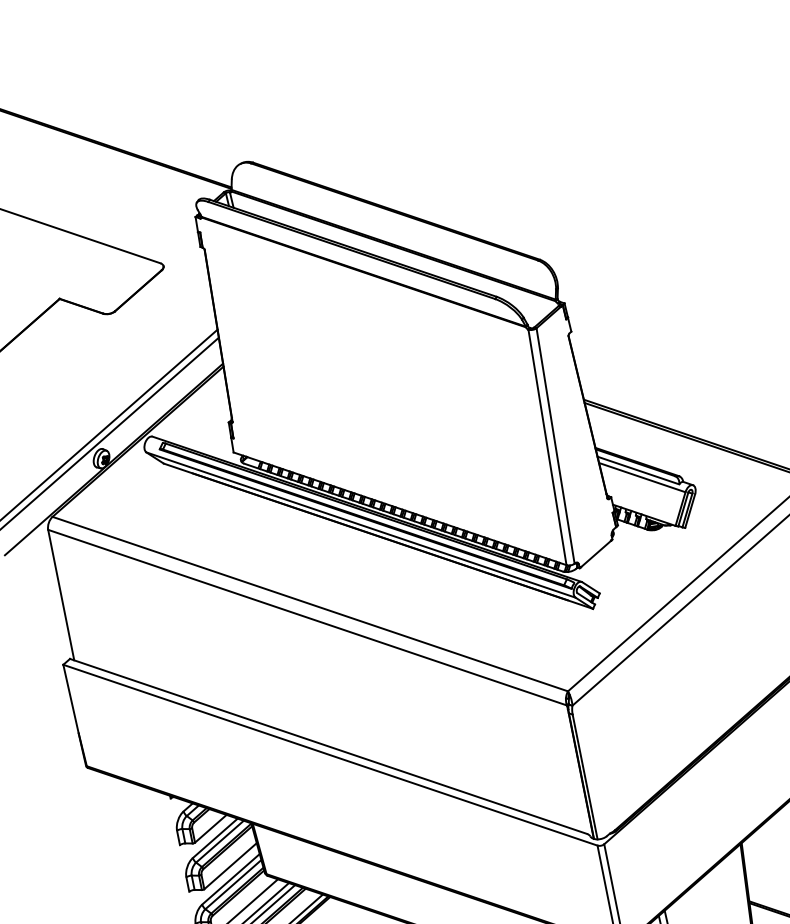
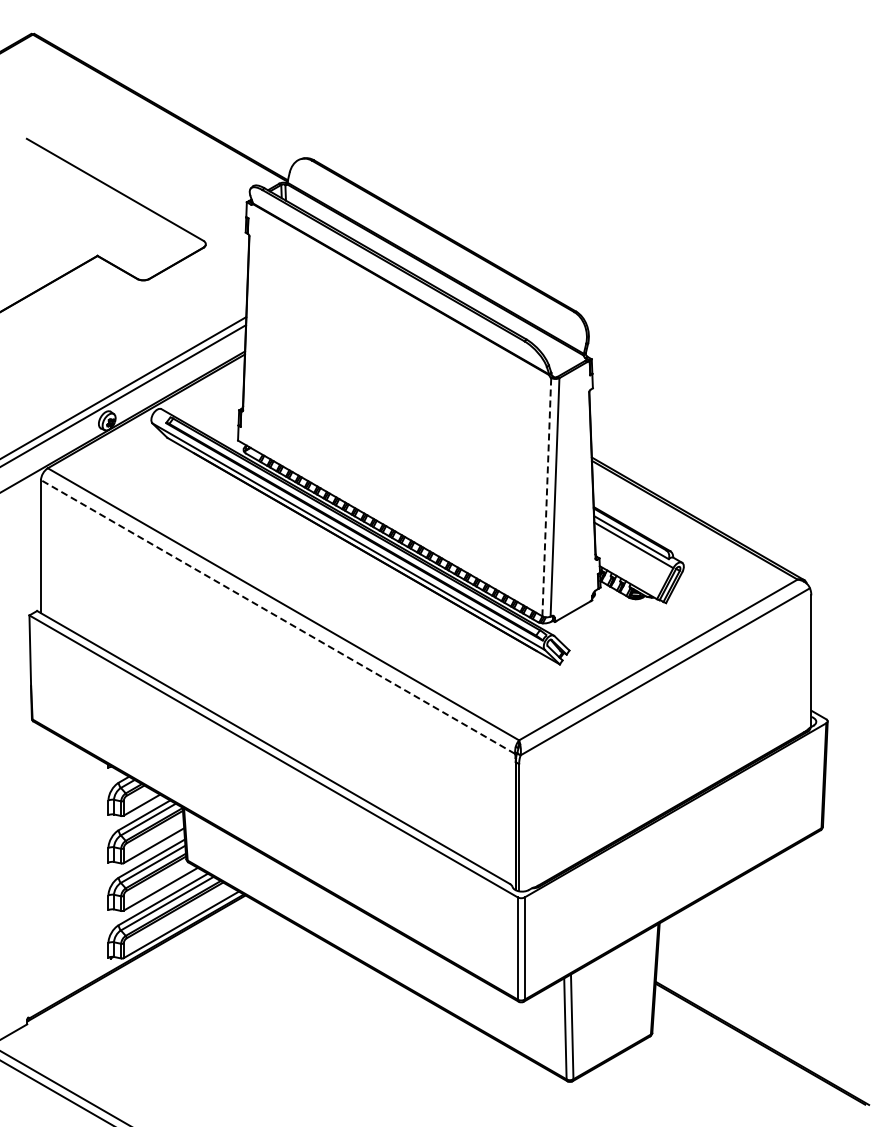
line: (547, 446) -> (546, 496), solid -> dashed
line: (307, 618) -> (278, 617), solid -> dashed

